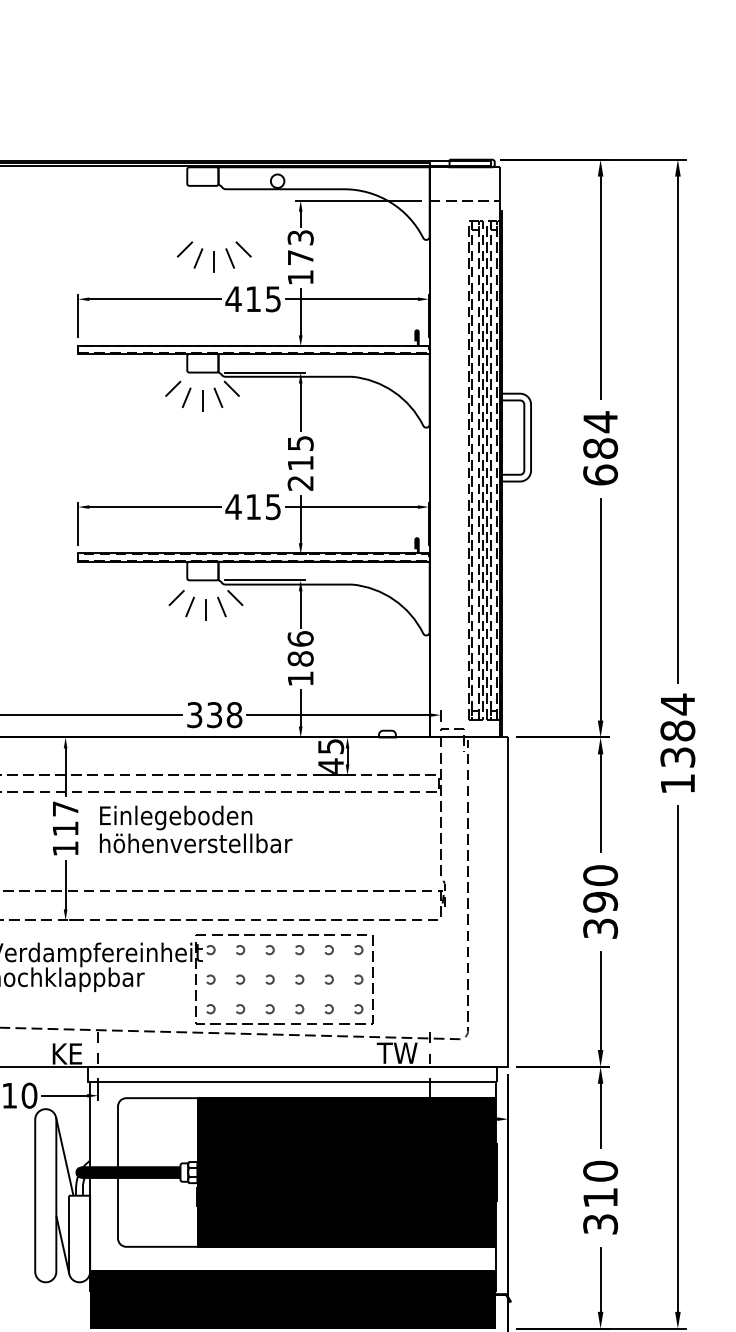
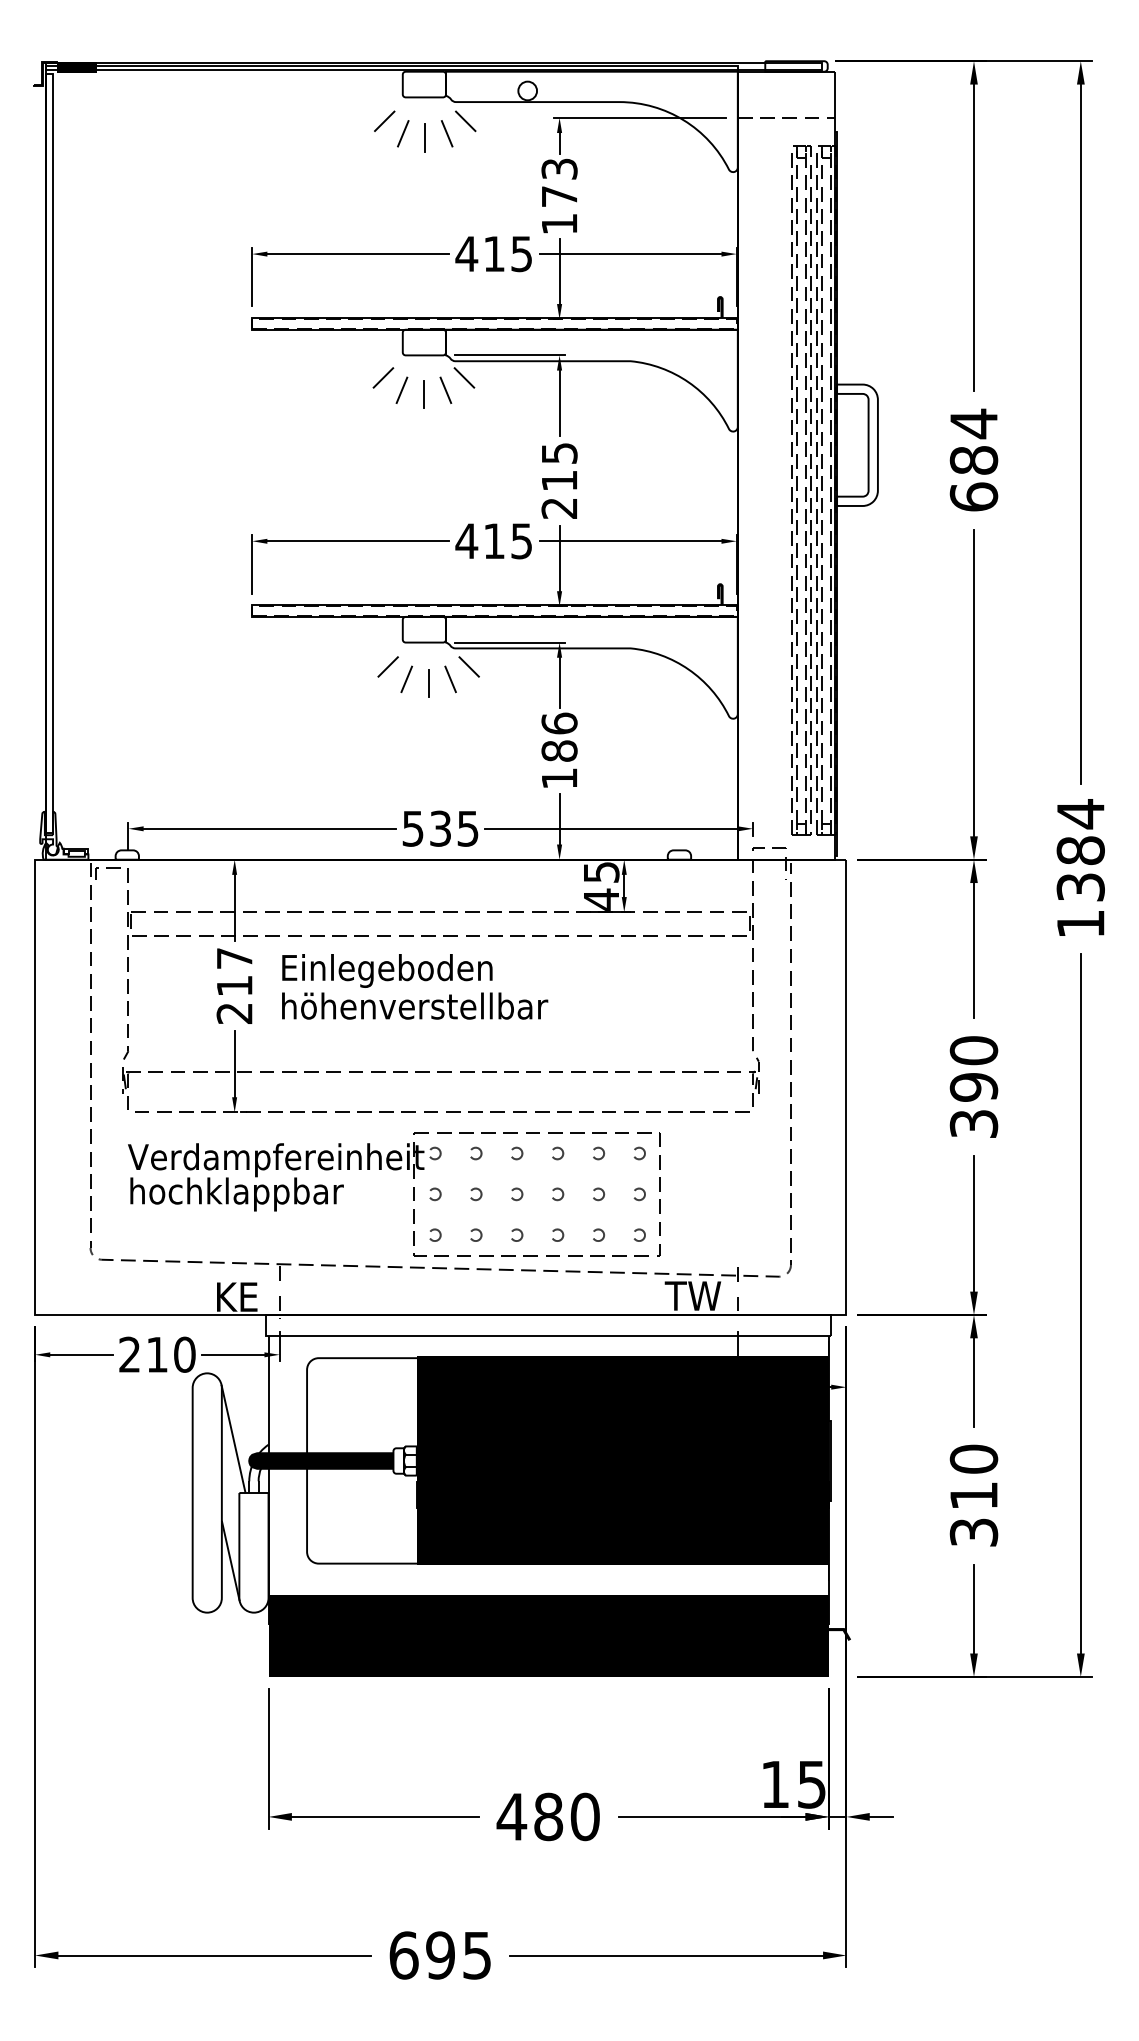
part: (214, 256) -> (425, 131), moved
text: (214, 714) -> (440, 828), 338 -> 535
text: (65, 848) -> (234, 1013), 117 -> 217

